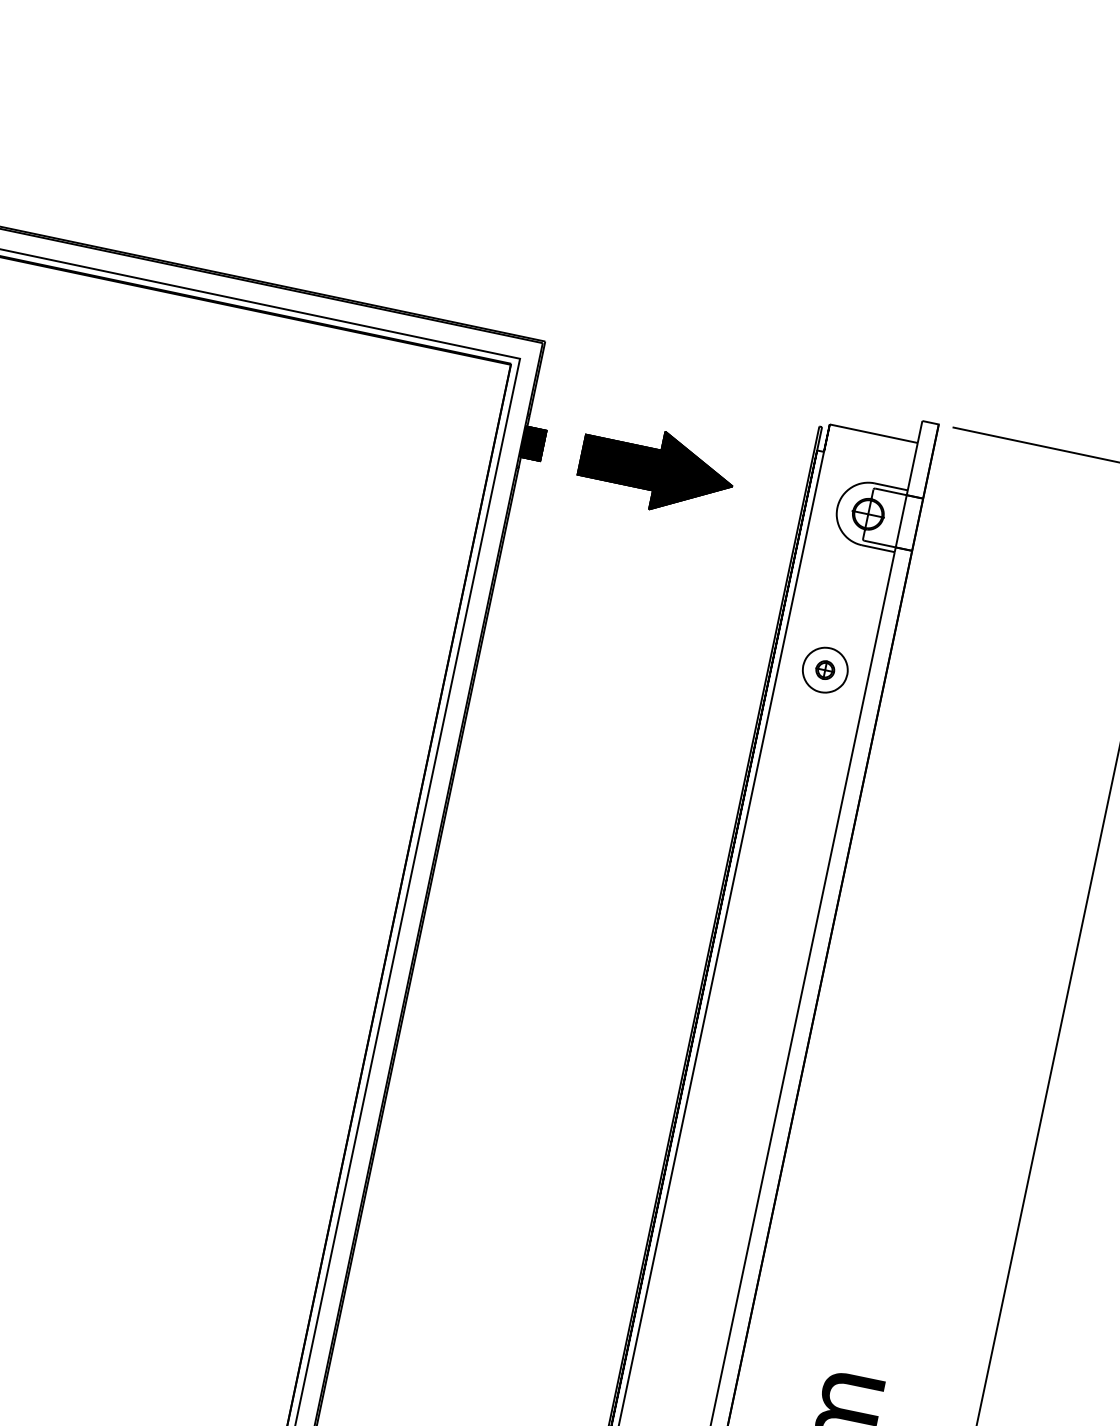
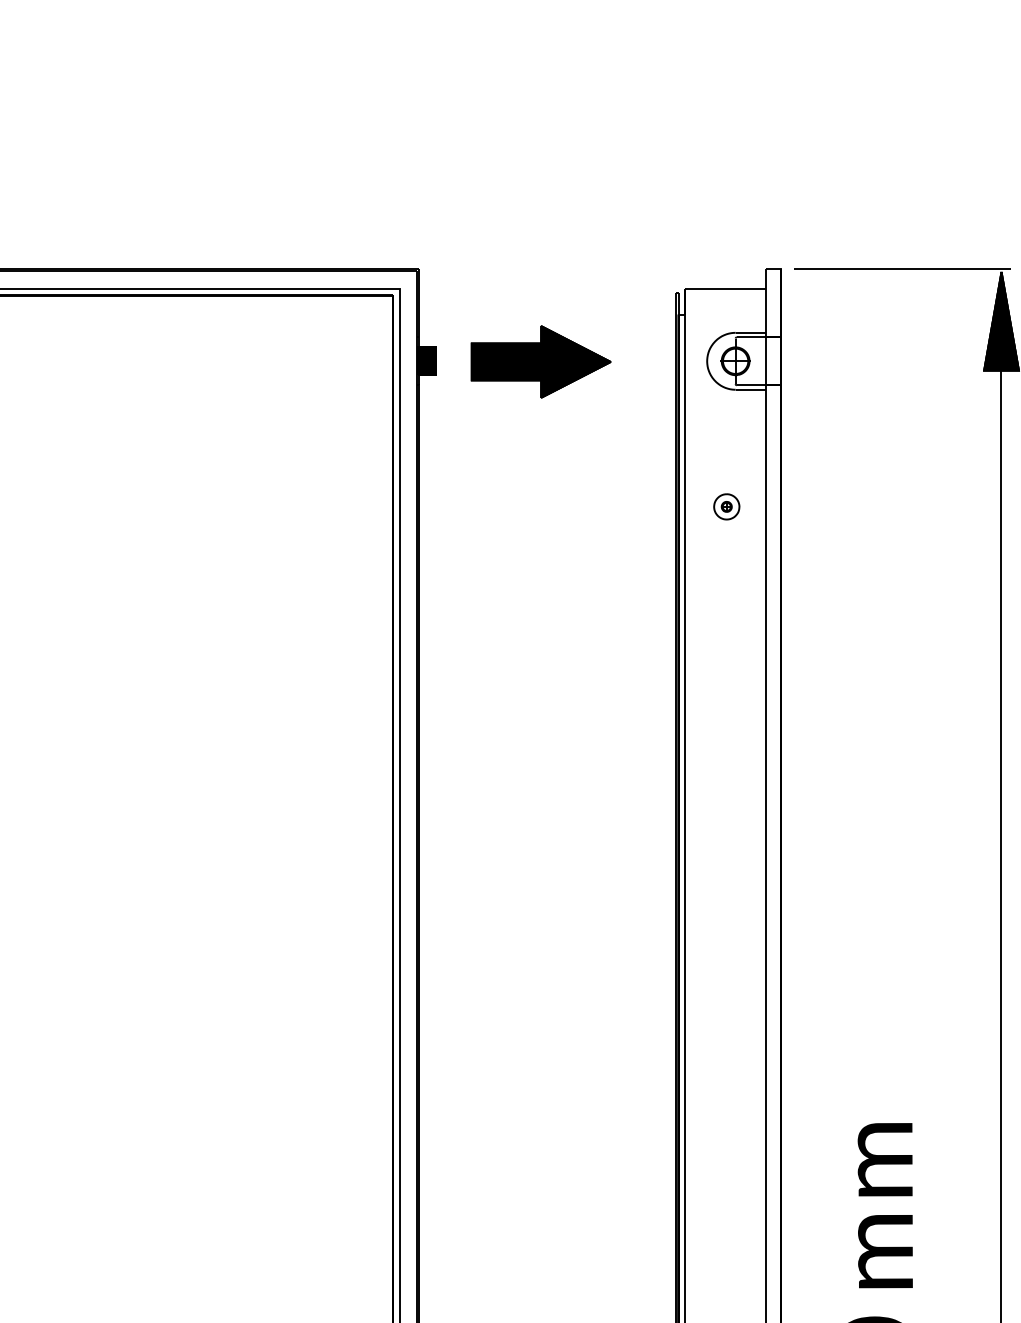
part: (825, 669) -> (726, 506), size x0.62

